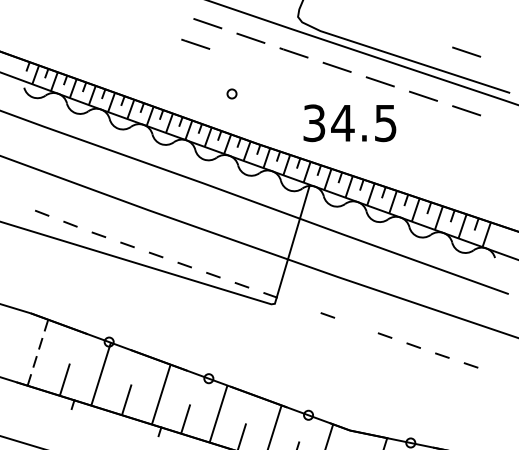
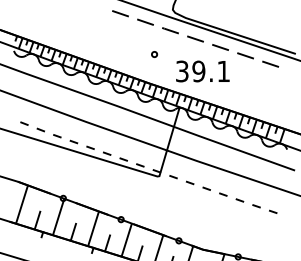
line: (195, 43) -> (113, 25), removed
line: (466, 50) -> (270, 29), removed
part: (231, 93) -> (154, 54), moved
text: (362, 123) -> (210, 71), 34.5 -> 39.1
line: (299, 306) -> (173, 177), added
line: (356, 325) -> (206, 188), added
line: (38, 352) -> (22, 204), dashed -> solid

